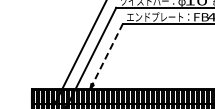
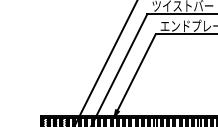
line: (106, 55) -> (134, 74), dashed -> solid

